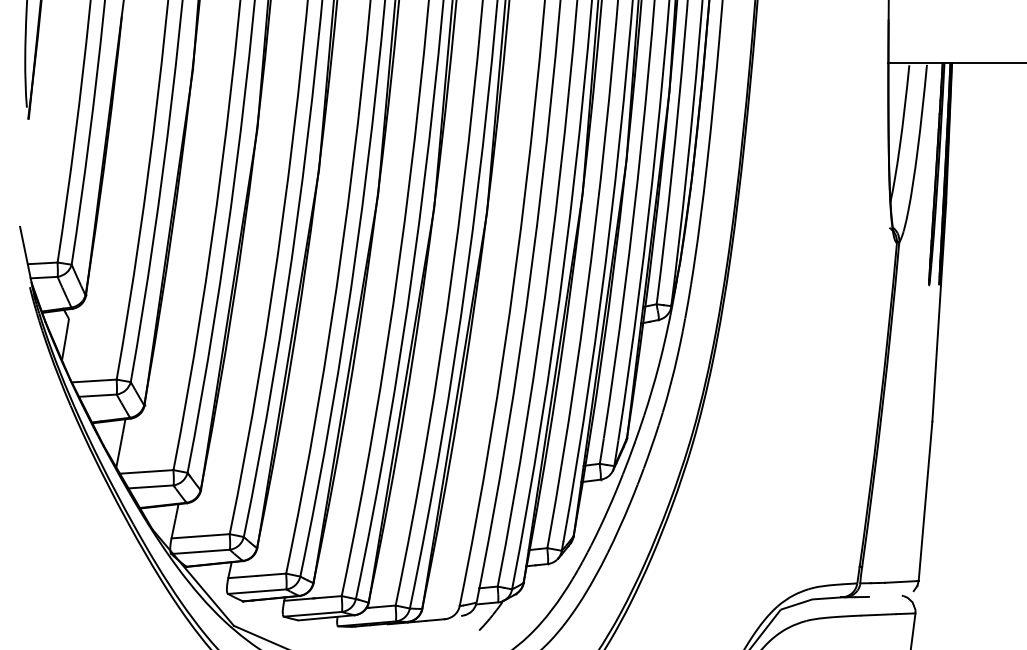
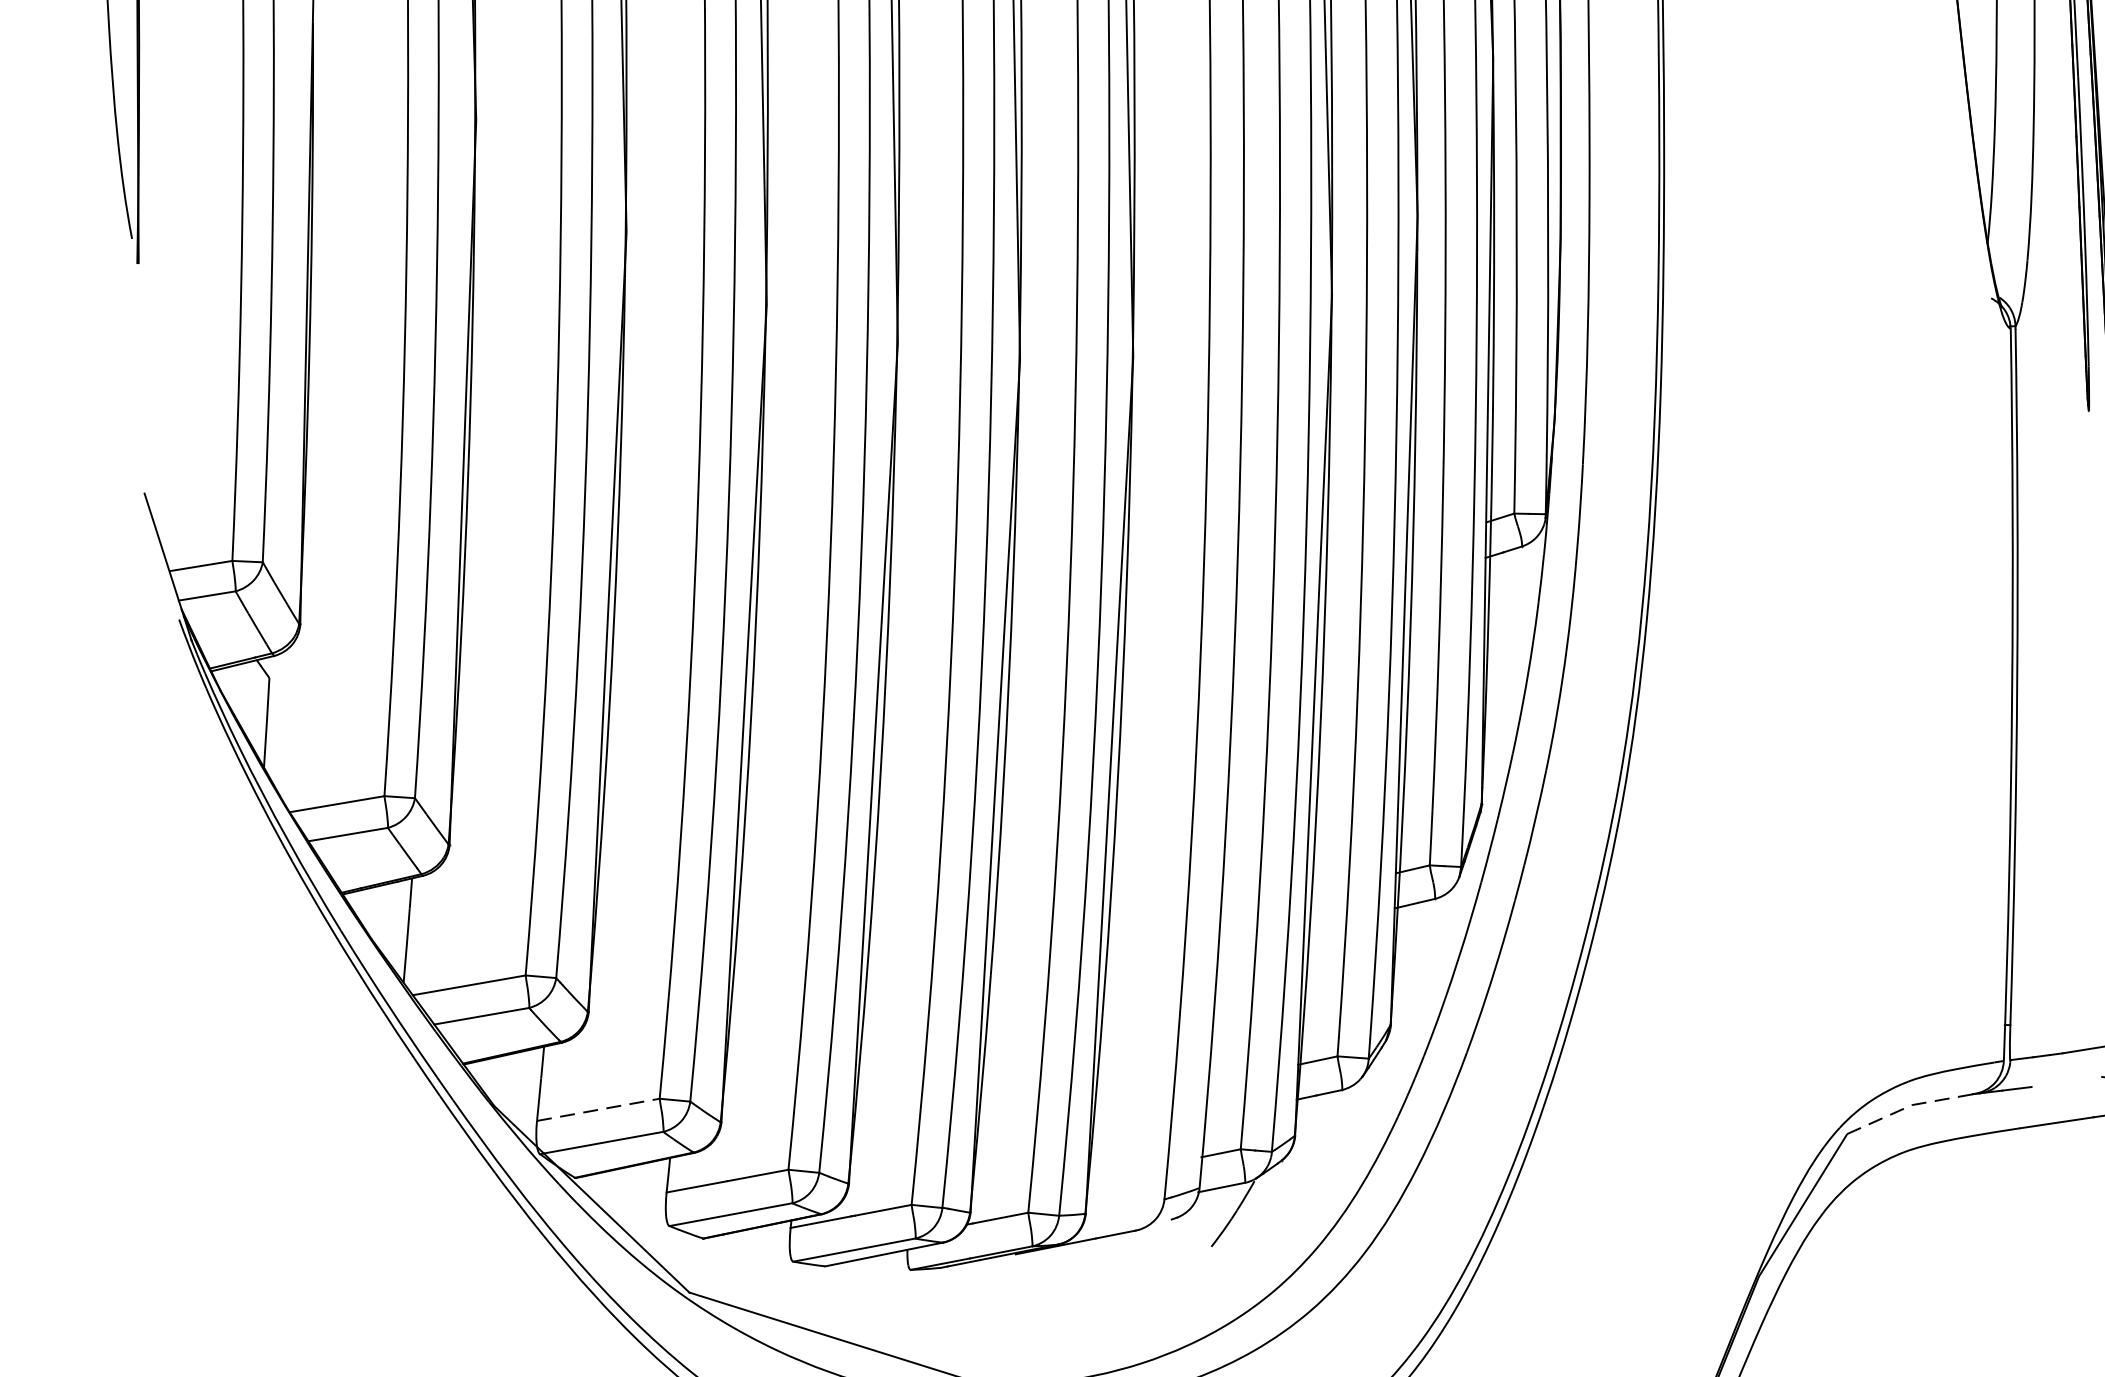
line: (201, 536) -> (600, 1110), solid -> dashed
line: (811, 599) -> (1910, 1105), solid -> dashed

